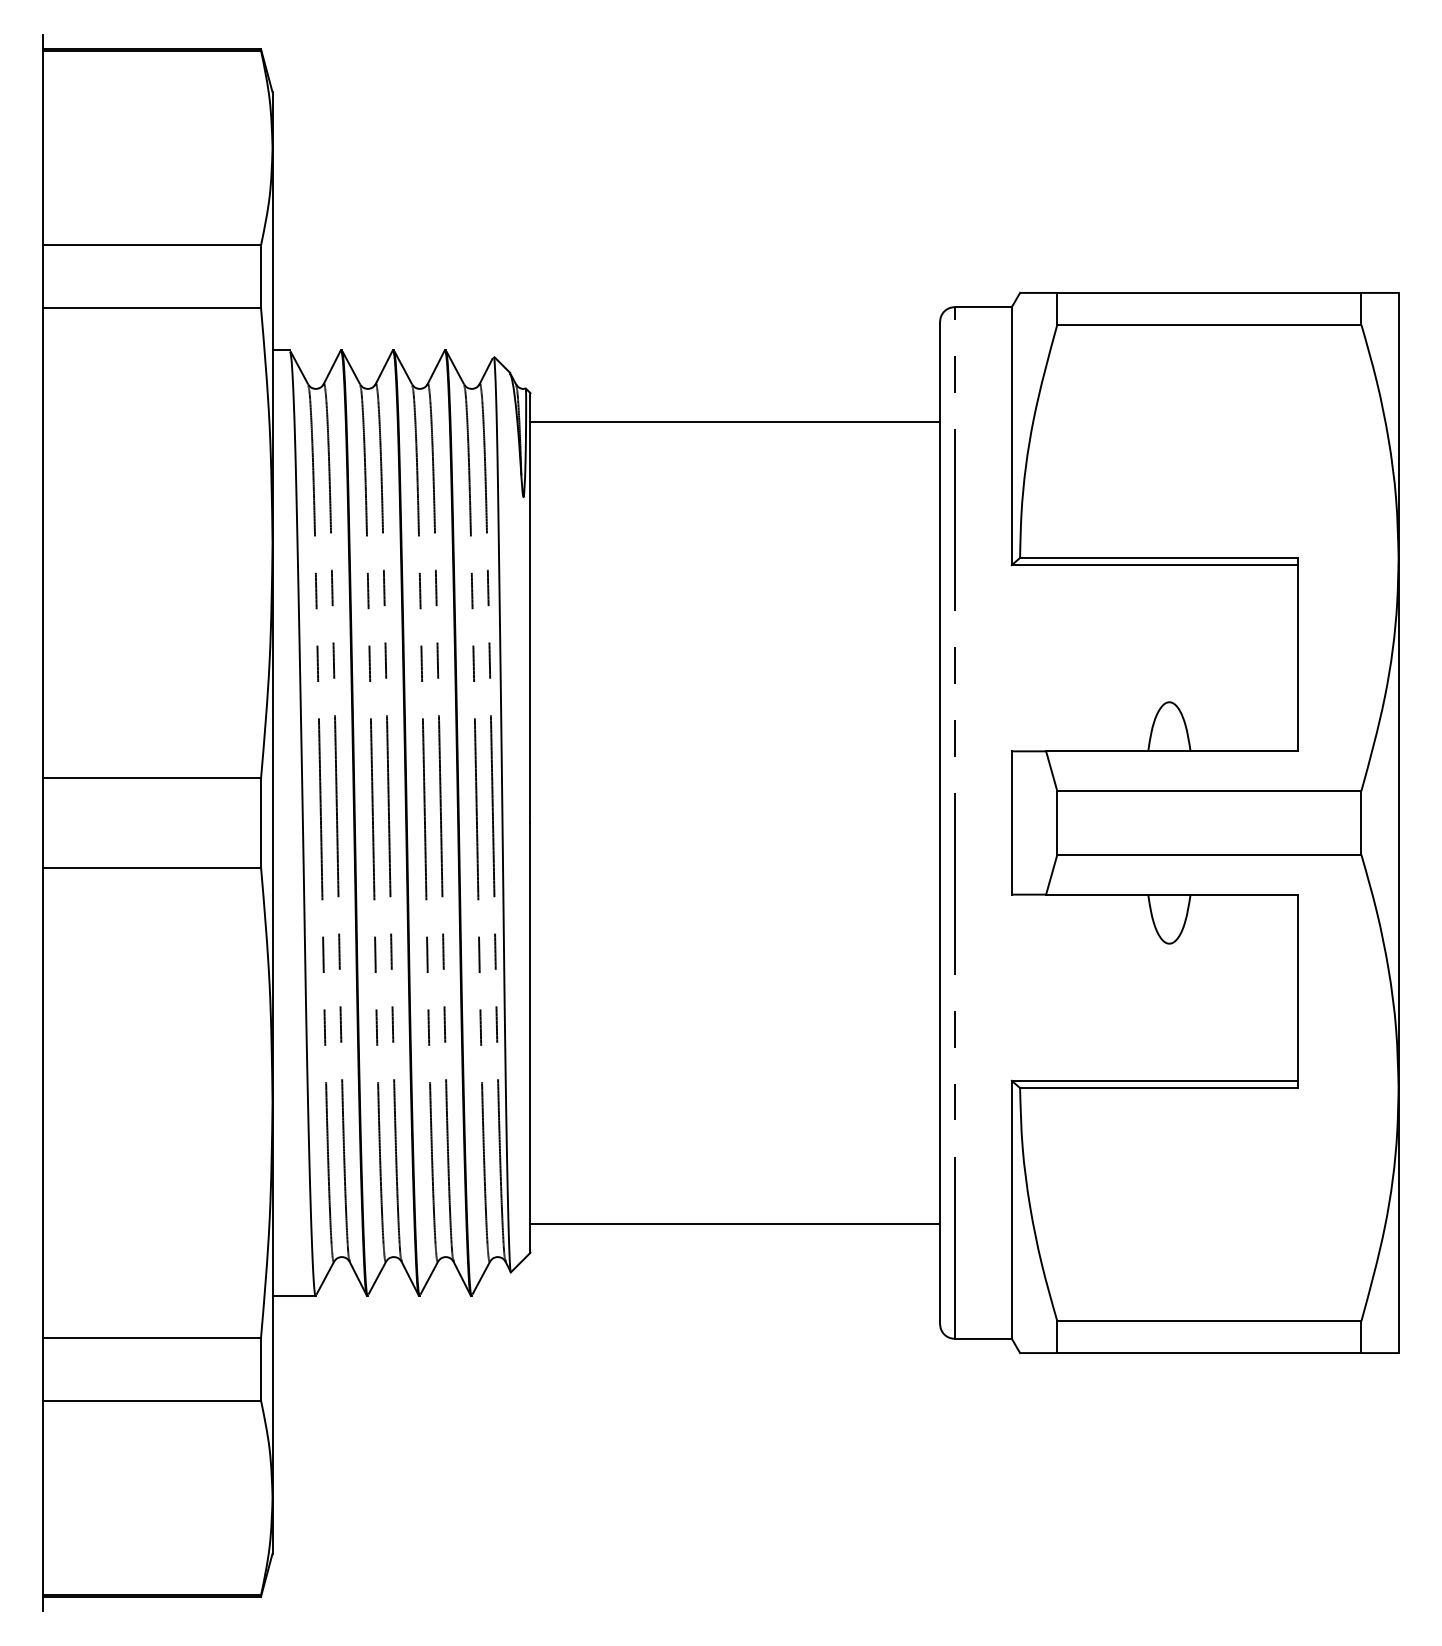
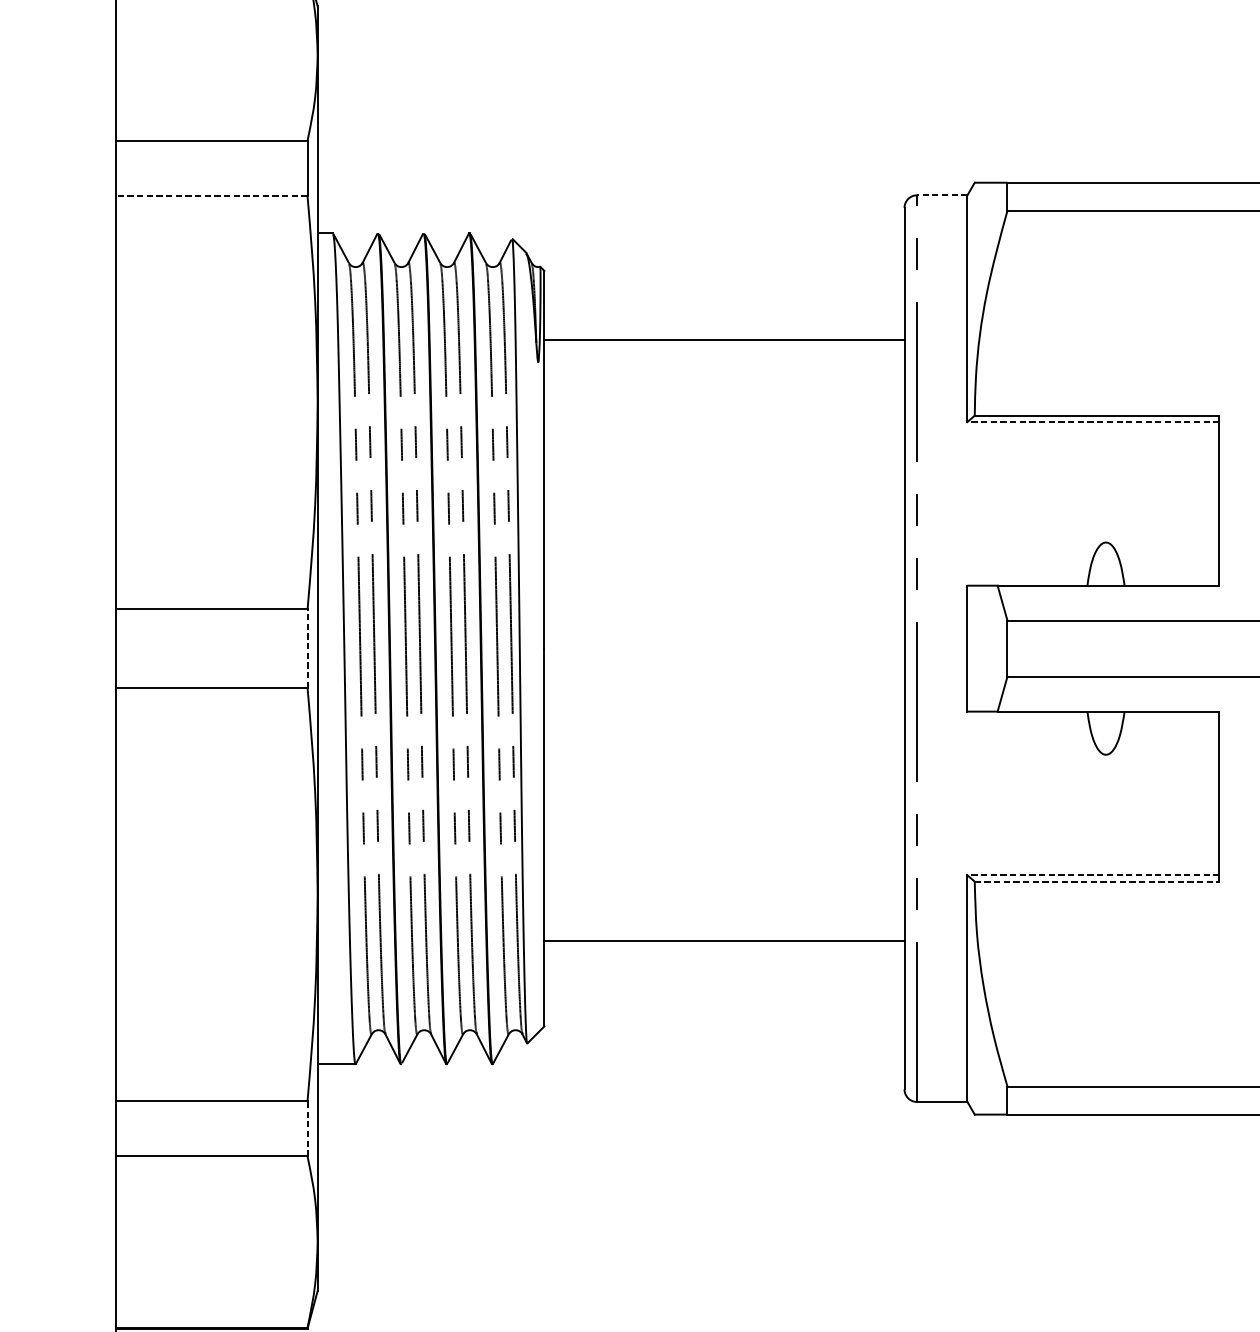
line: (983, 307) -> (942, 195), solid -> dashed
line: (152, 308) -> (212, 196), solid -> dashed
line: (735, 421) -> (724, 339), moved
line: (1154, 565) -> (1092, 422), solid -> dashed
line: (261, 822) -> (307, 648), solid -> dashed
line: (1154, 1080) -> (1092, 875), solid -> dashed
line: (1159, 1088) -> (1097, 882), solid -> dashed
line: (735, 1224) -> (724, 940), moved
line: (261, 1369) -> (307, 1129), solid -> dashed

